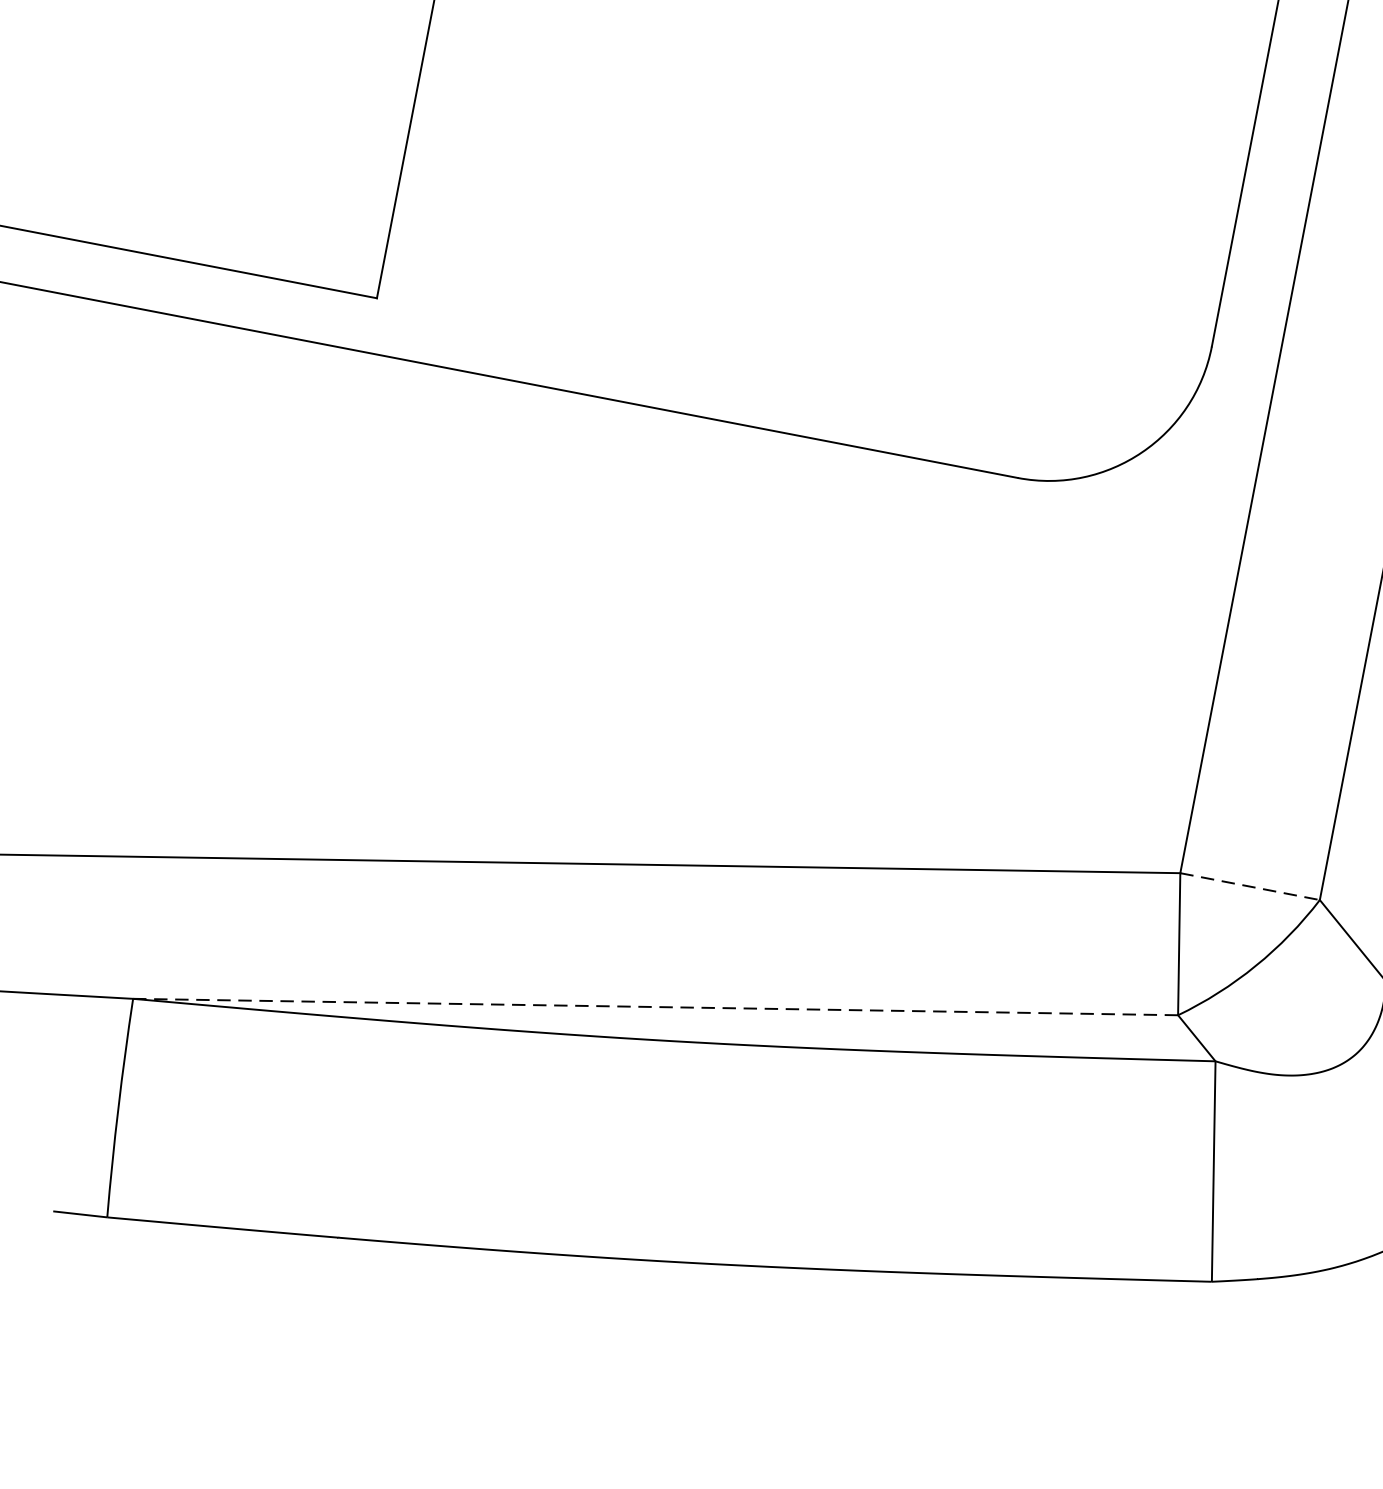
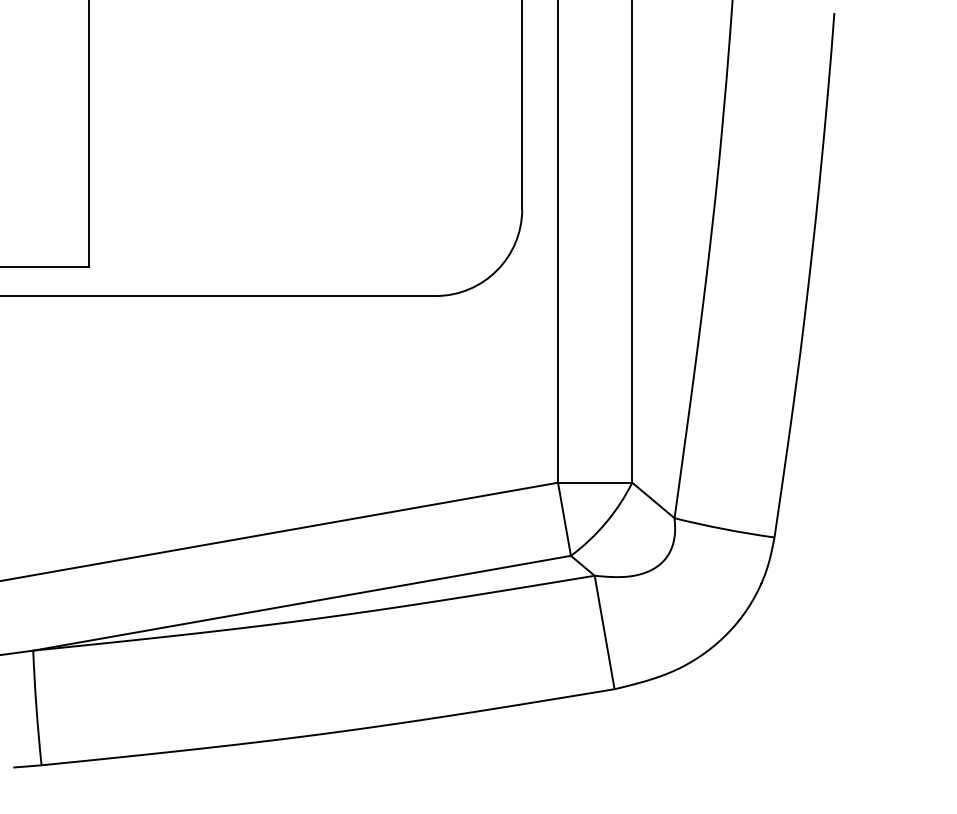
line: (1250, 886) -> (595, 482), dashed -> solid
line: (656, 1007) -> (302, 603), dashed -> solid

